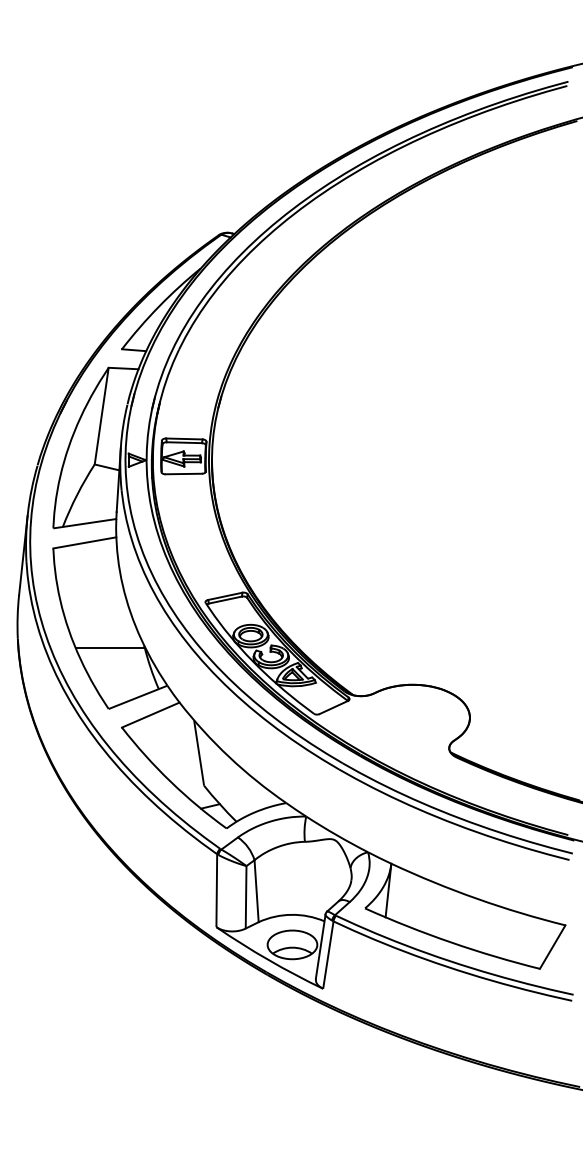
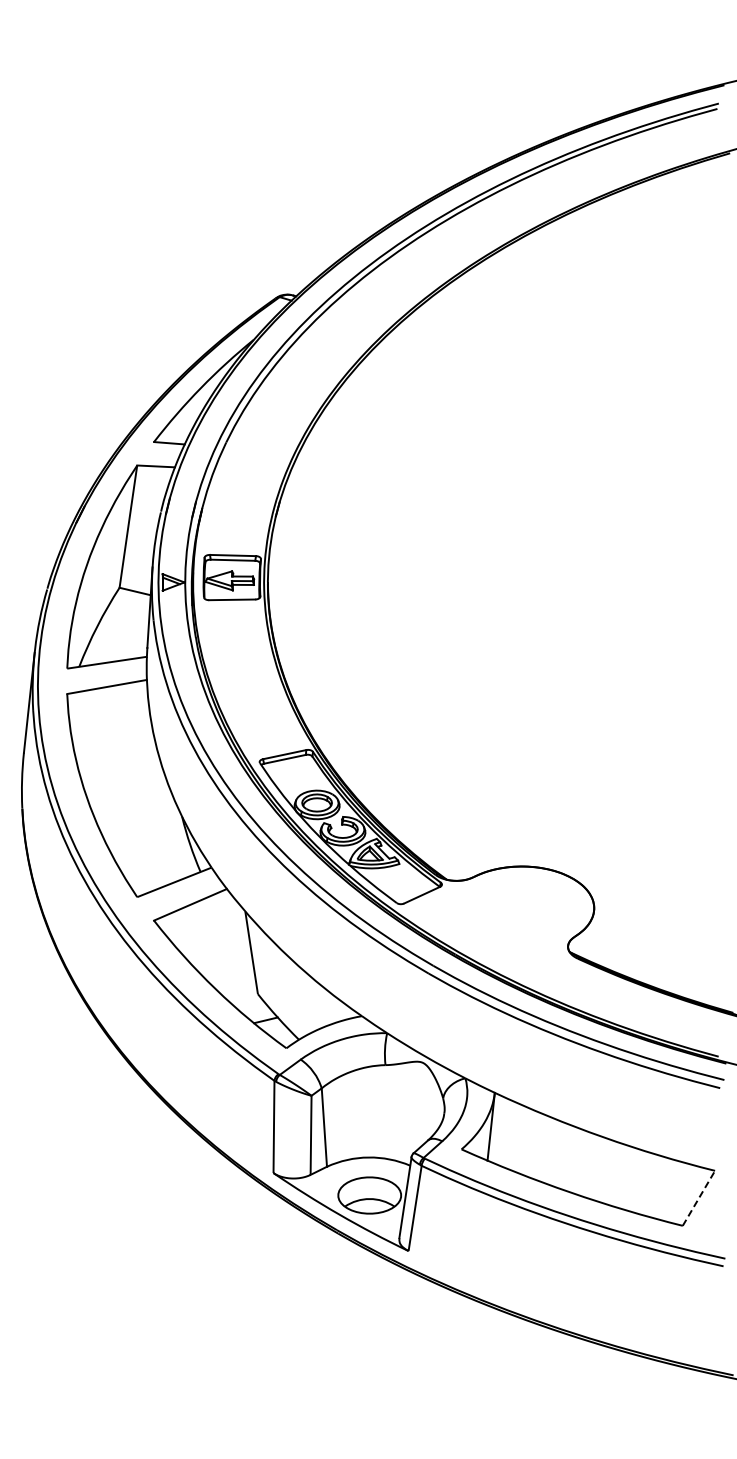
line: (109, 647) -> (138, 819), removed
line: (552, 947) -> (698, 1198), solid -> dashed

